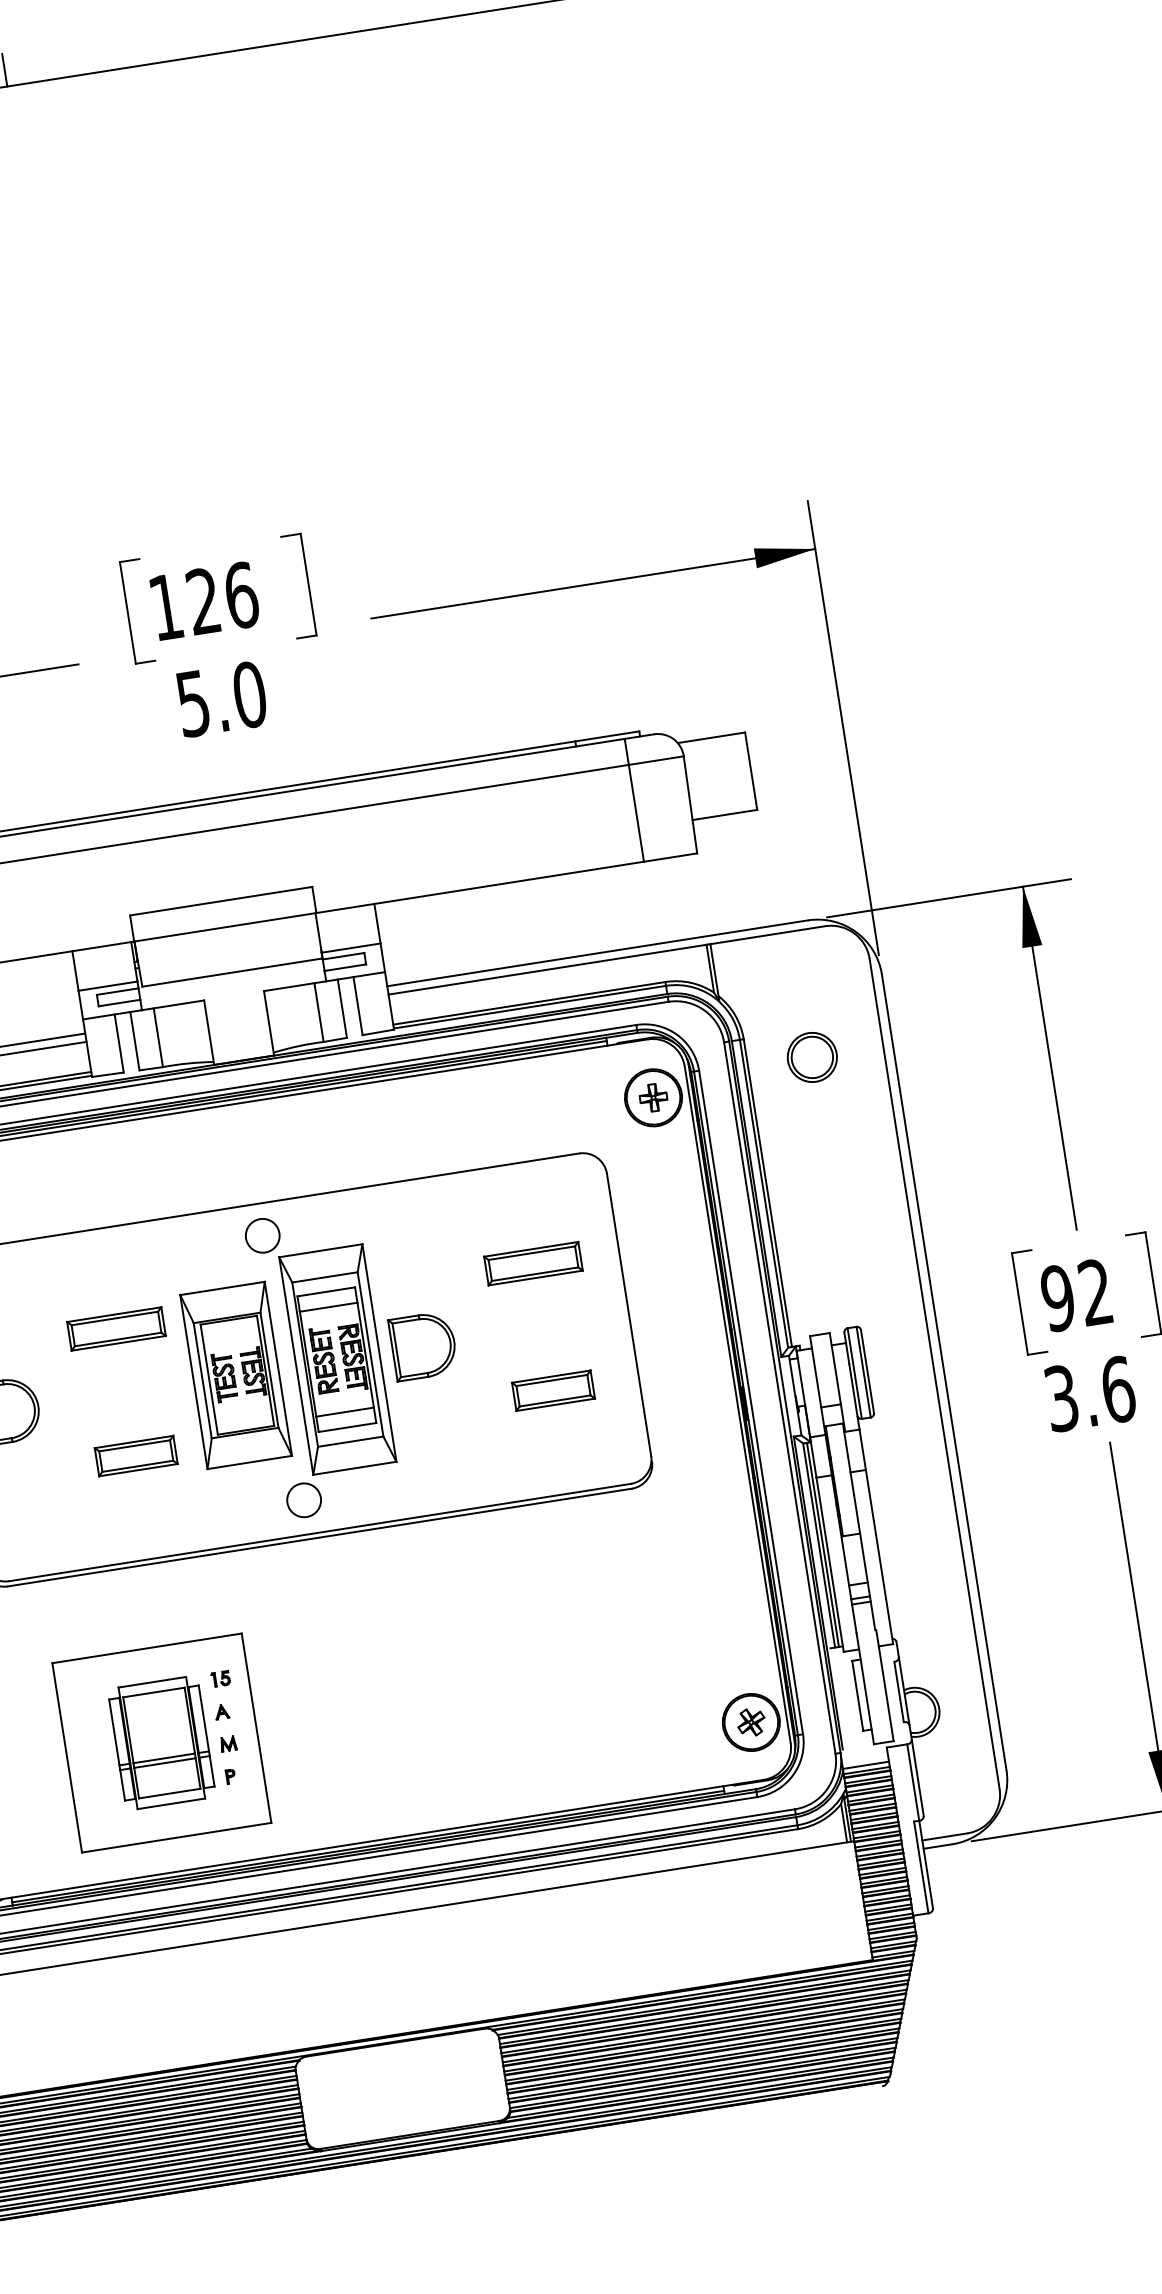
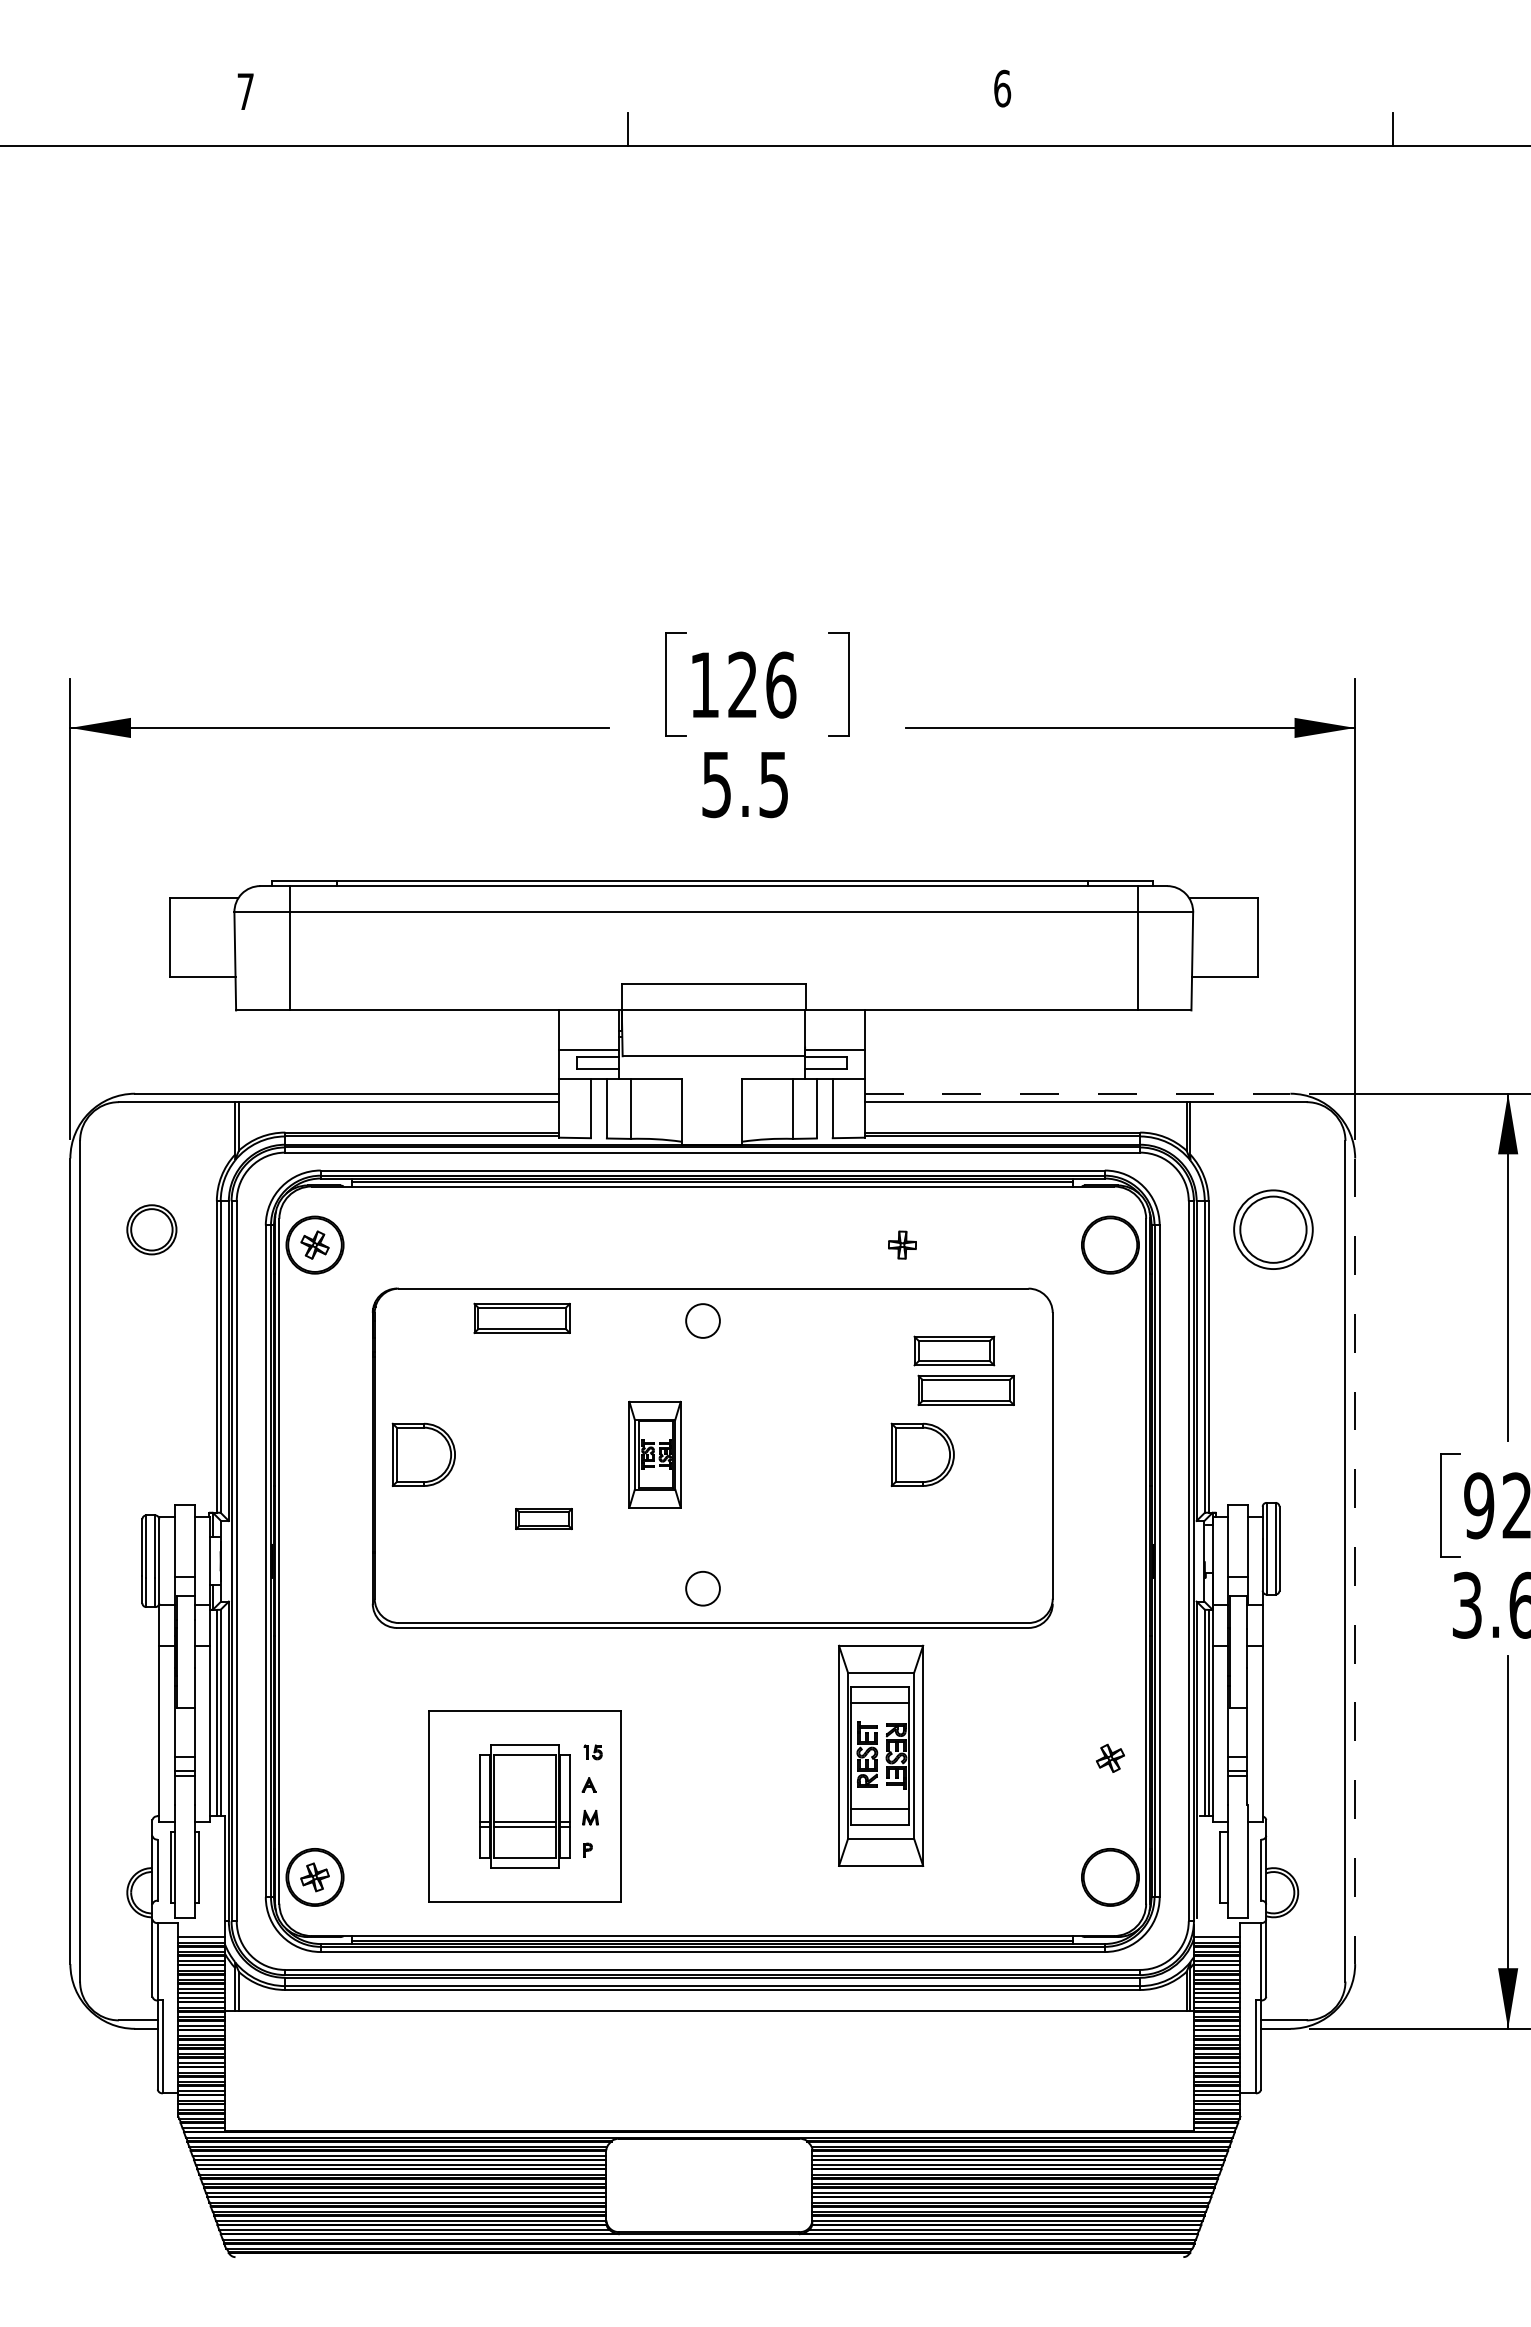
text: (250, 694) -> (774, 784), 5.0 -> 5.5
line: (597, 953) -> (1077, 1093), solid -> dashed
part: (812, 1057) -> (1273, 1229), size x1.6
part: (653, 1097) -> (902, 1244), moved
part: (115, 1328) -> (521, 1317), moved
part: (423, 1345) -> (922, 1454), moved
part: (338, 1359) -> (881, 1755), moved
line: (944, 1372) -> (1355, 1561), solid -> dashed
part: (235, 1375) -> (654, 1454), size x0.6
part: (553, 1390) -> (954, 1350), moved
part: (135, 1455) -> (543, 1518), size x0.7
part: (751, 1721) -> (1110, 1757), moved

